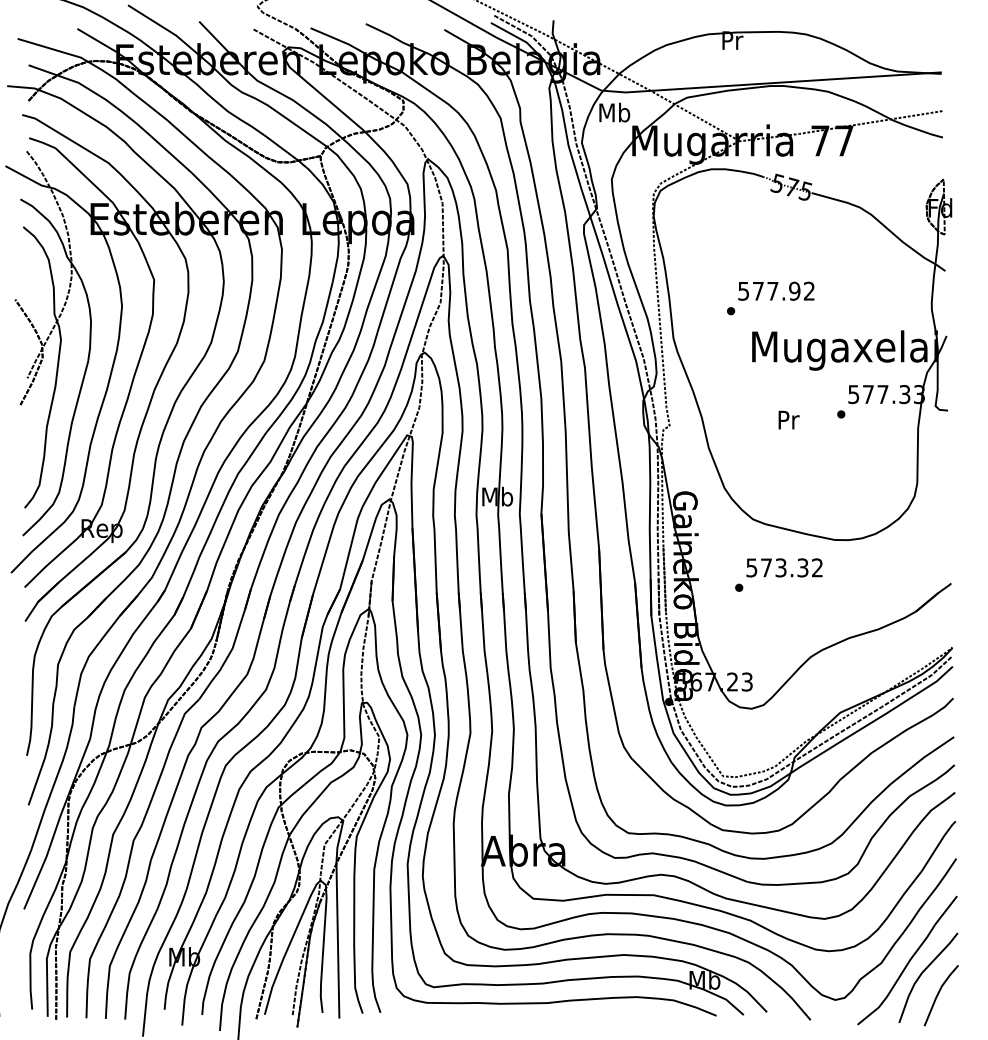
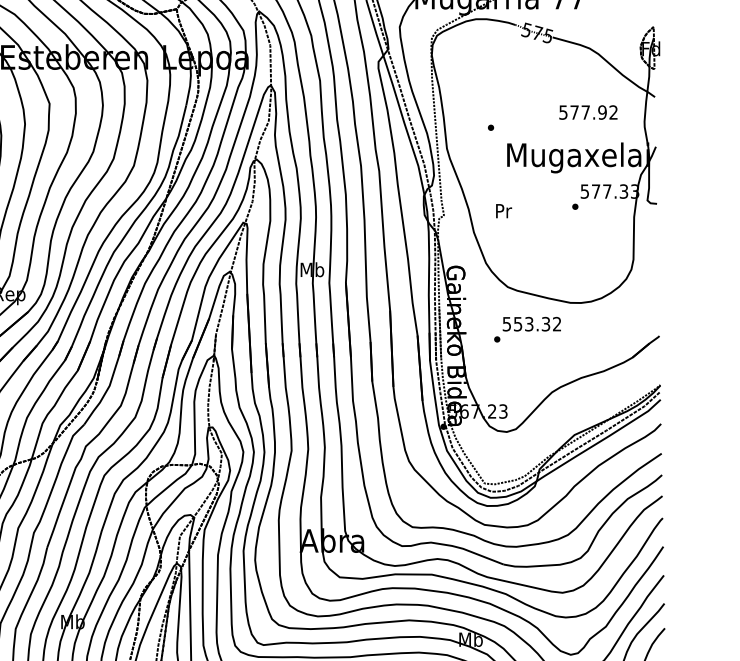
text: (776, 290) -> (588, 111), moved
text: (788, 419) -> (503, 210), moved
text: (766, 567) -> (518, 323), 573.32 -> 553.32

